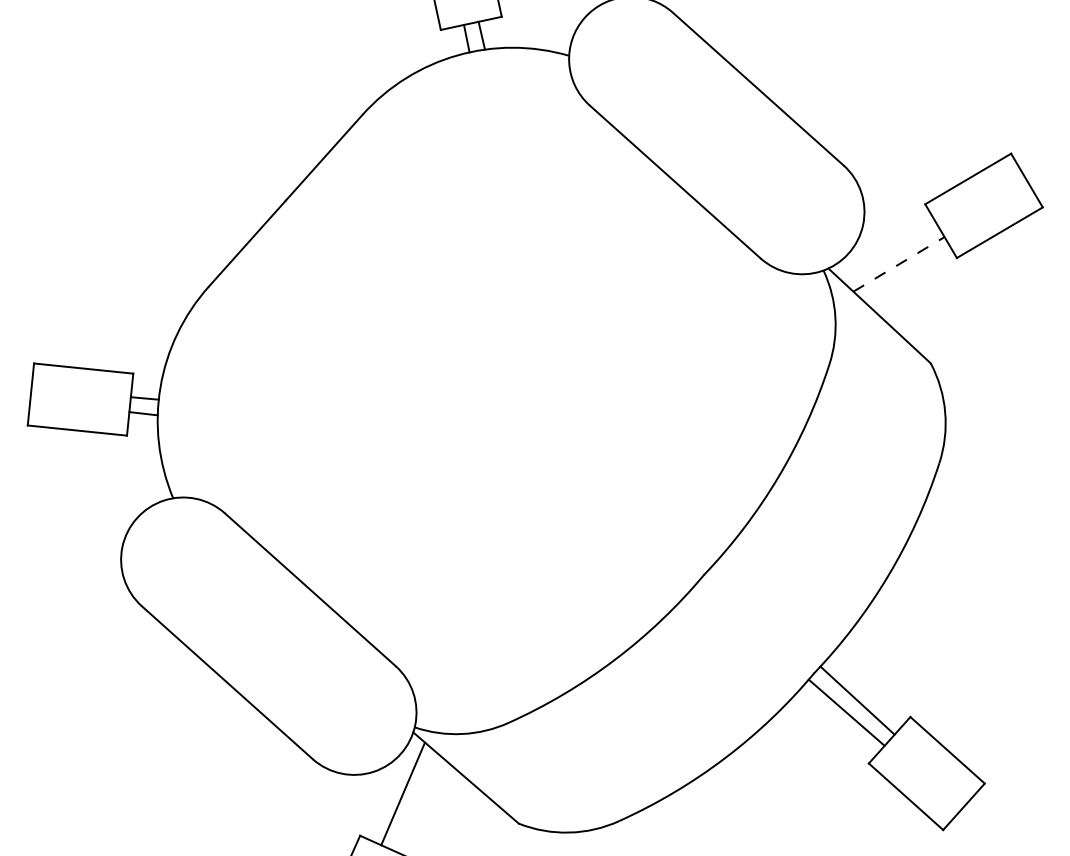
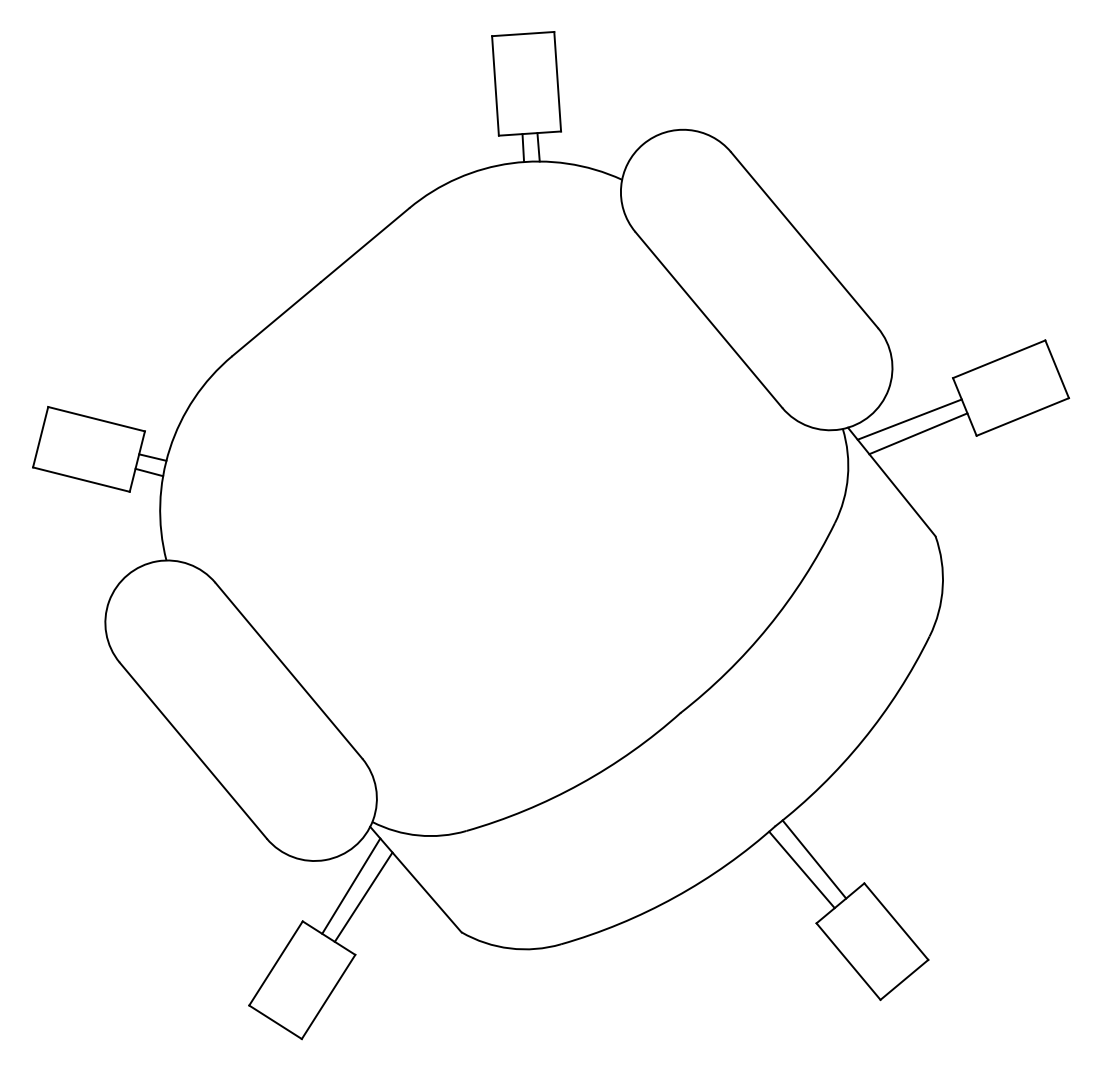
line: (888, 251) -> (909, 419), added
line: (899, 264) -> (918, 433), dashed -> solid
line: (416, 802) -> (363, 896), added

